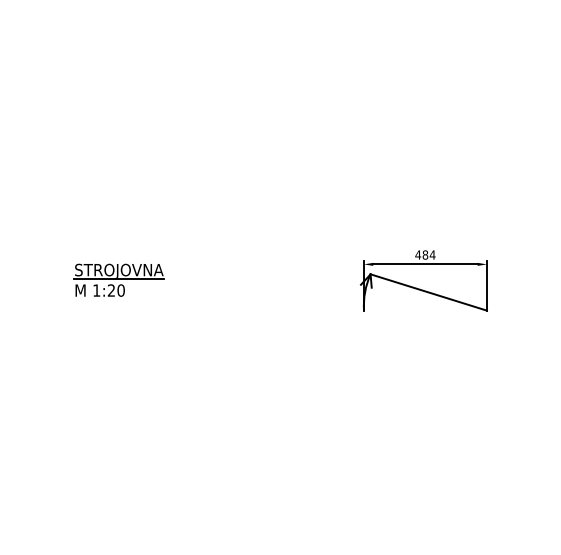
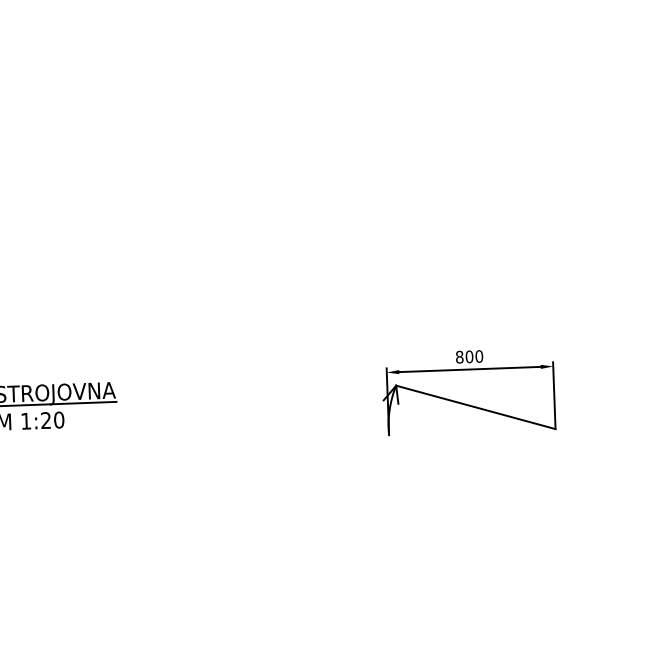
text: (425, 254) -> (469, 356), 484 -> 800

